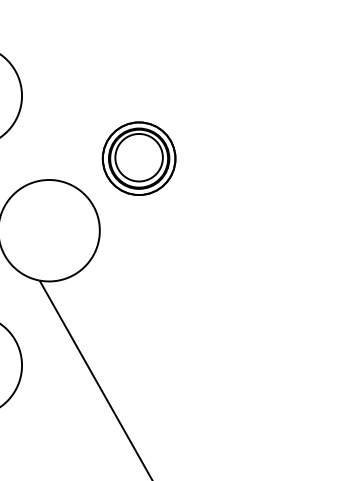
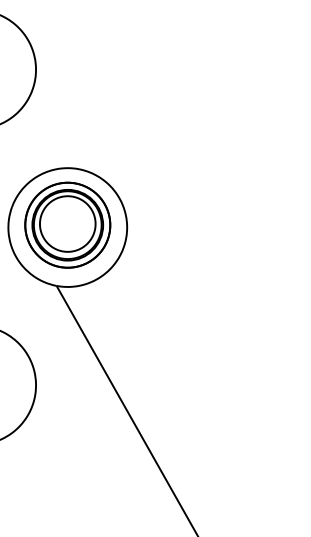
part: (138, 158) -> (67, 224), moved

